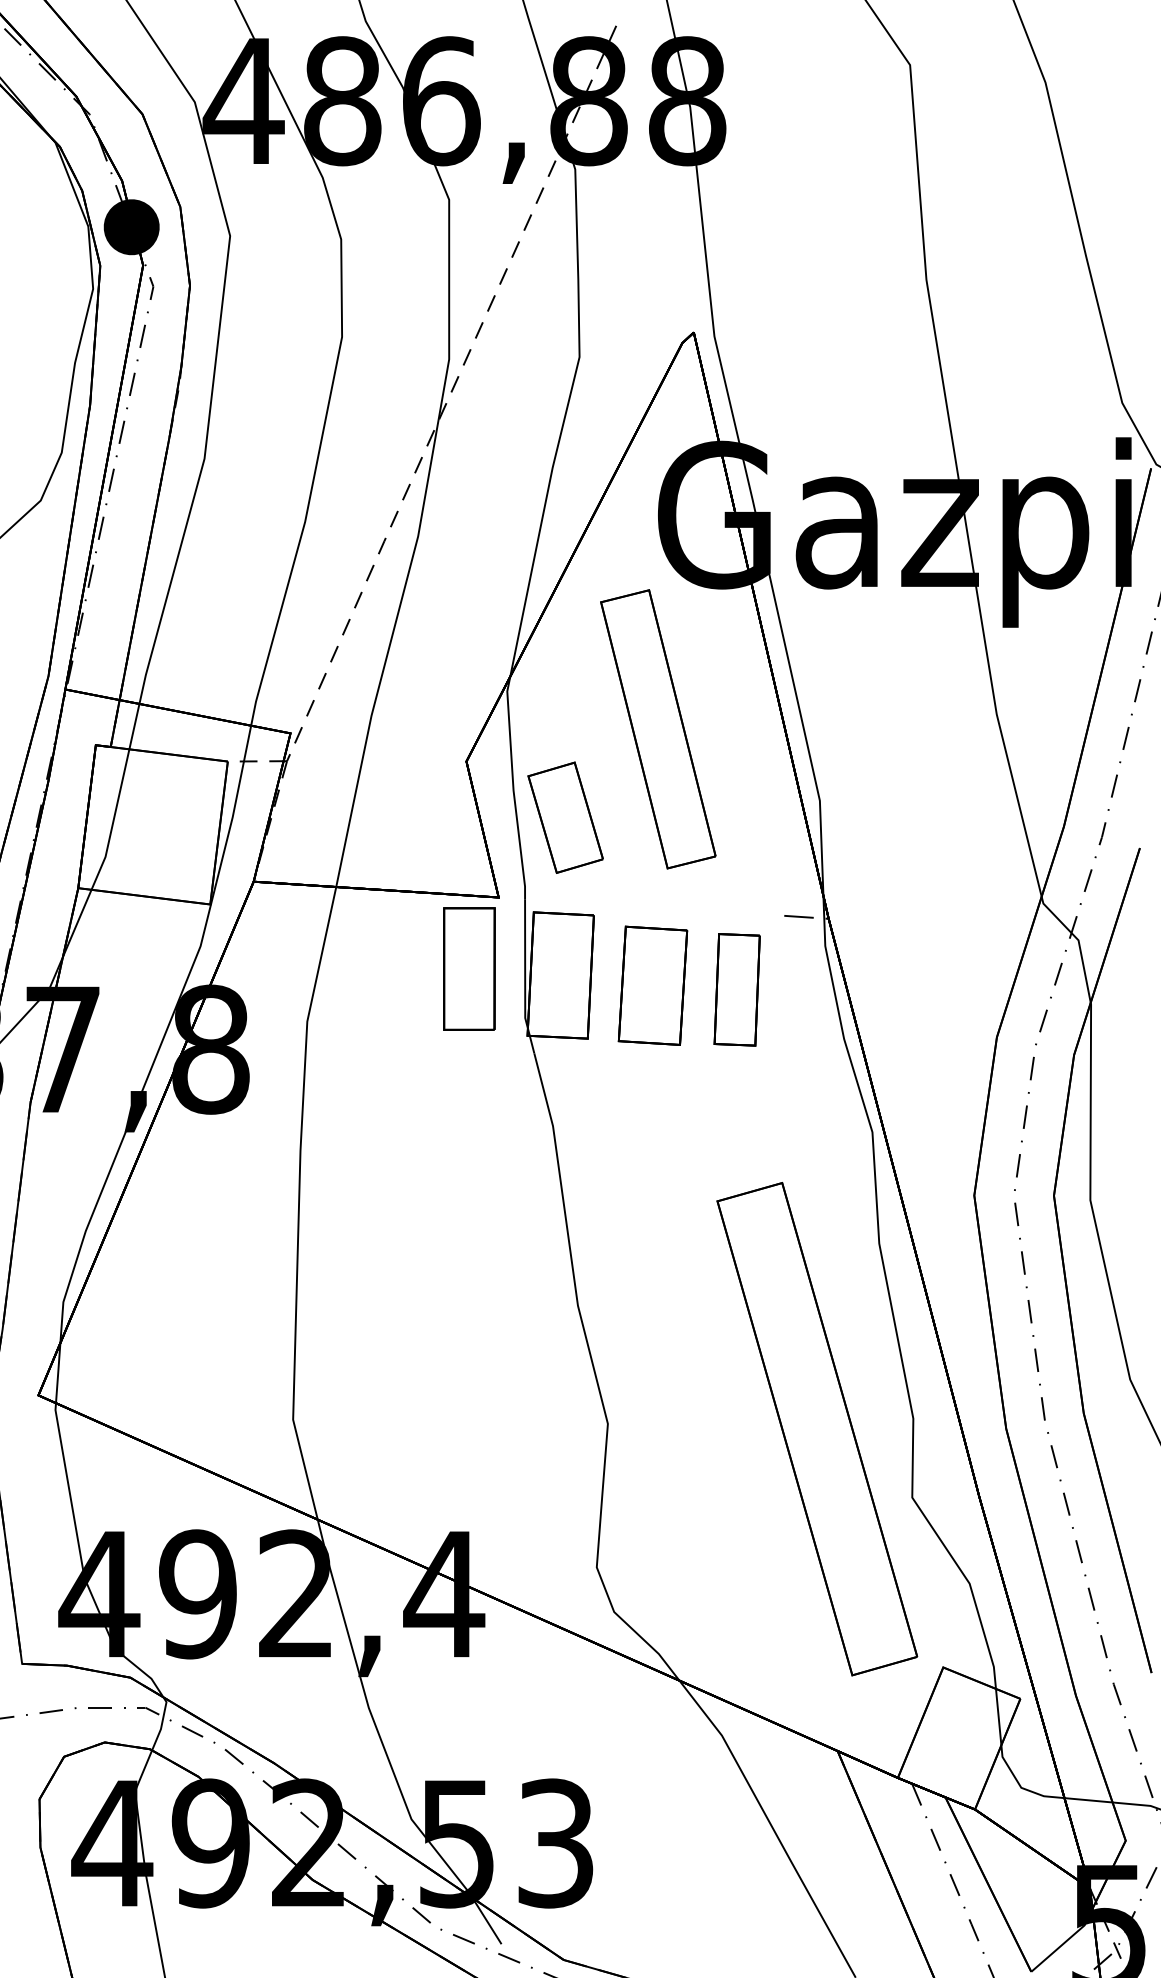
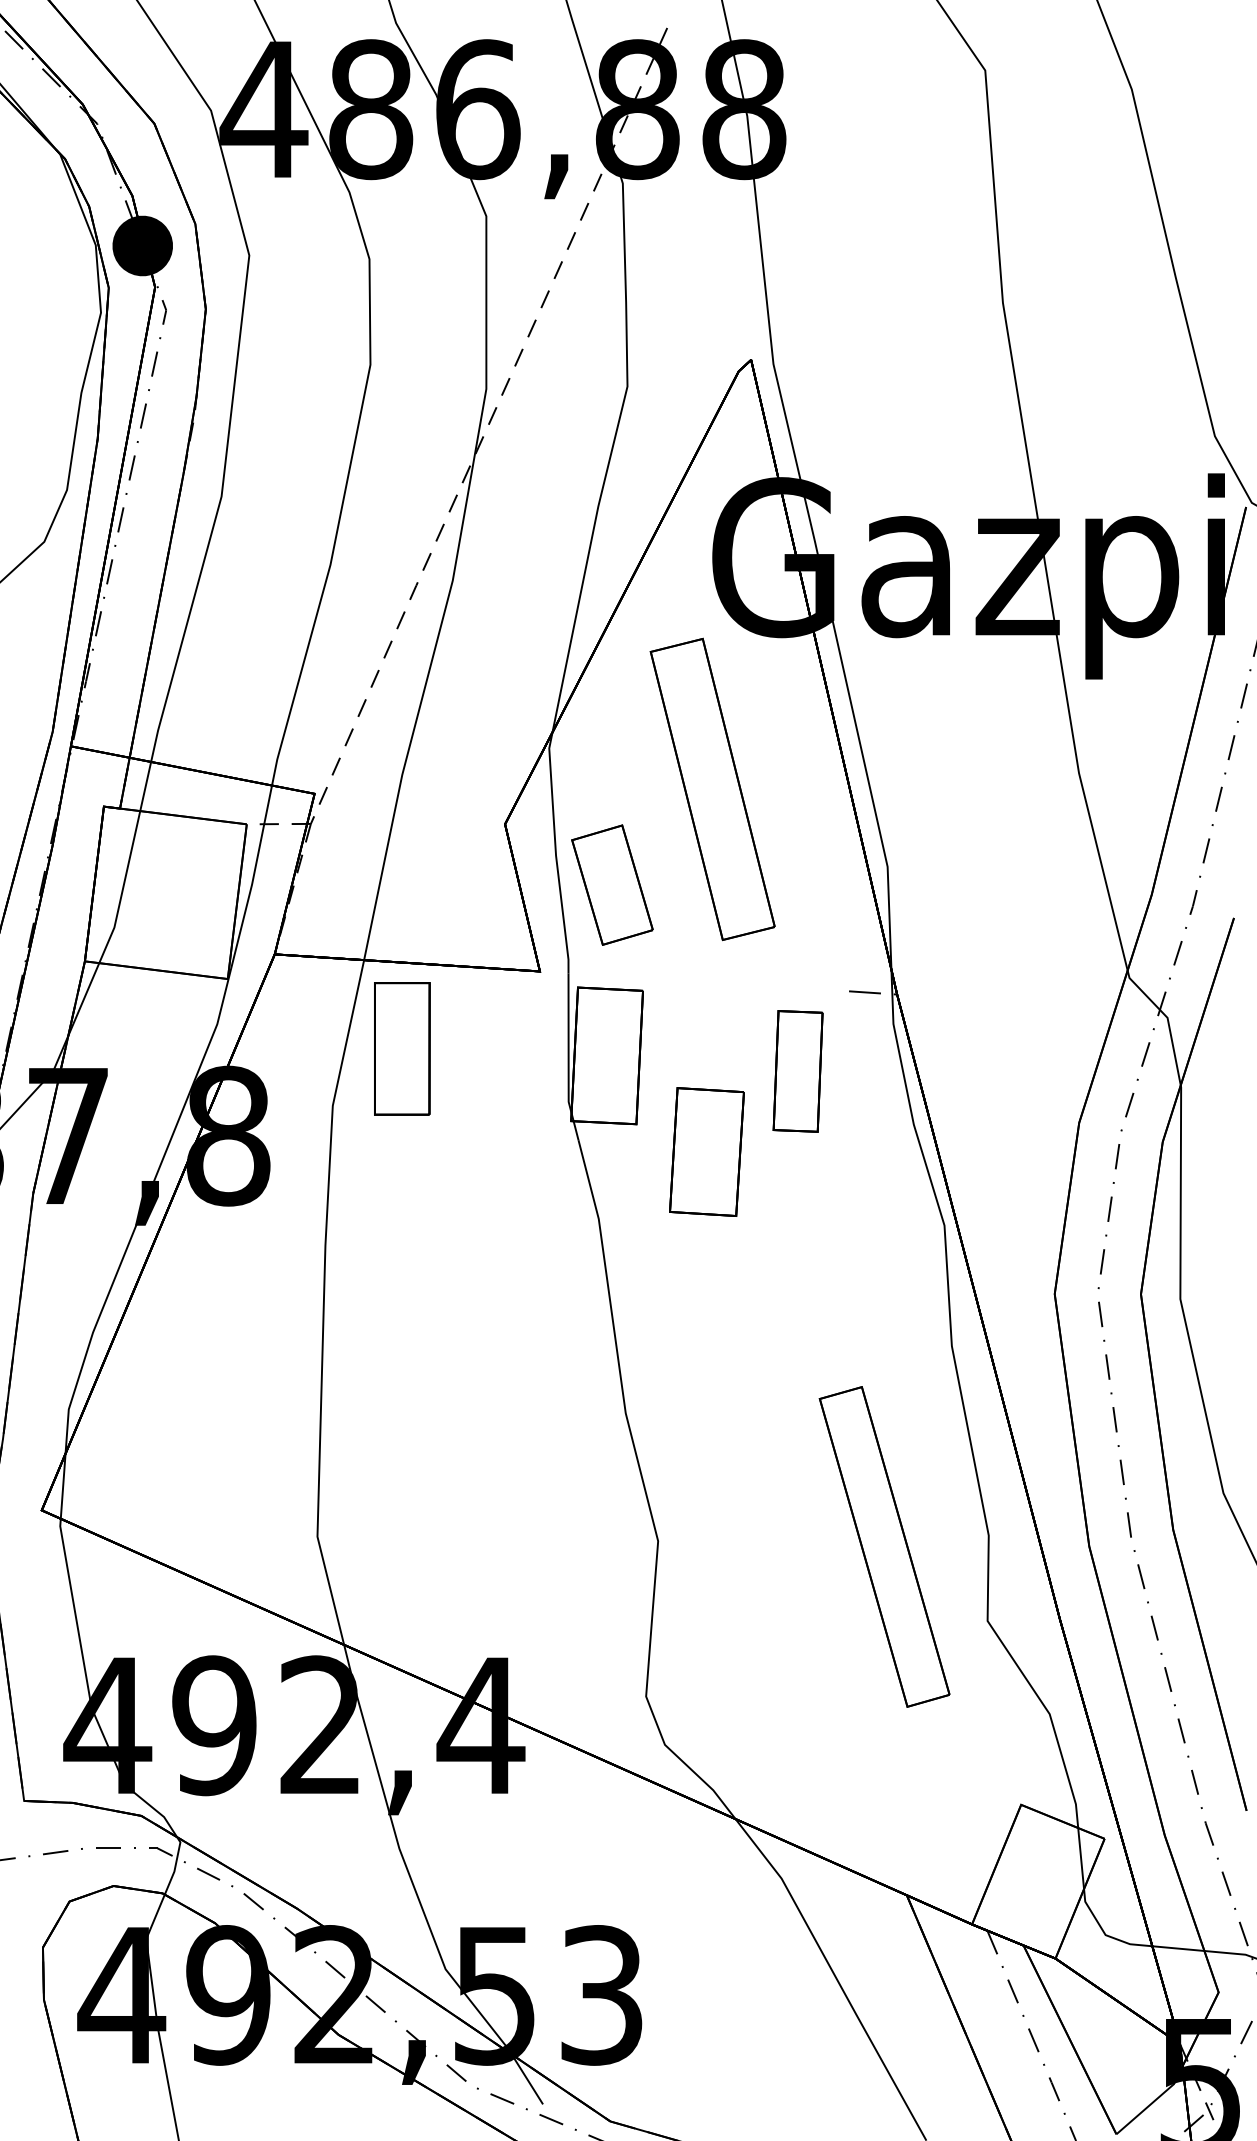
part: (469, 968) -> (402, 1048), moved
part: (652, 985) -> (706, 1151), moved
part: (817, 1428) -> (884, 1546), size x0.6

